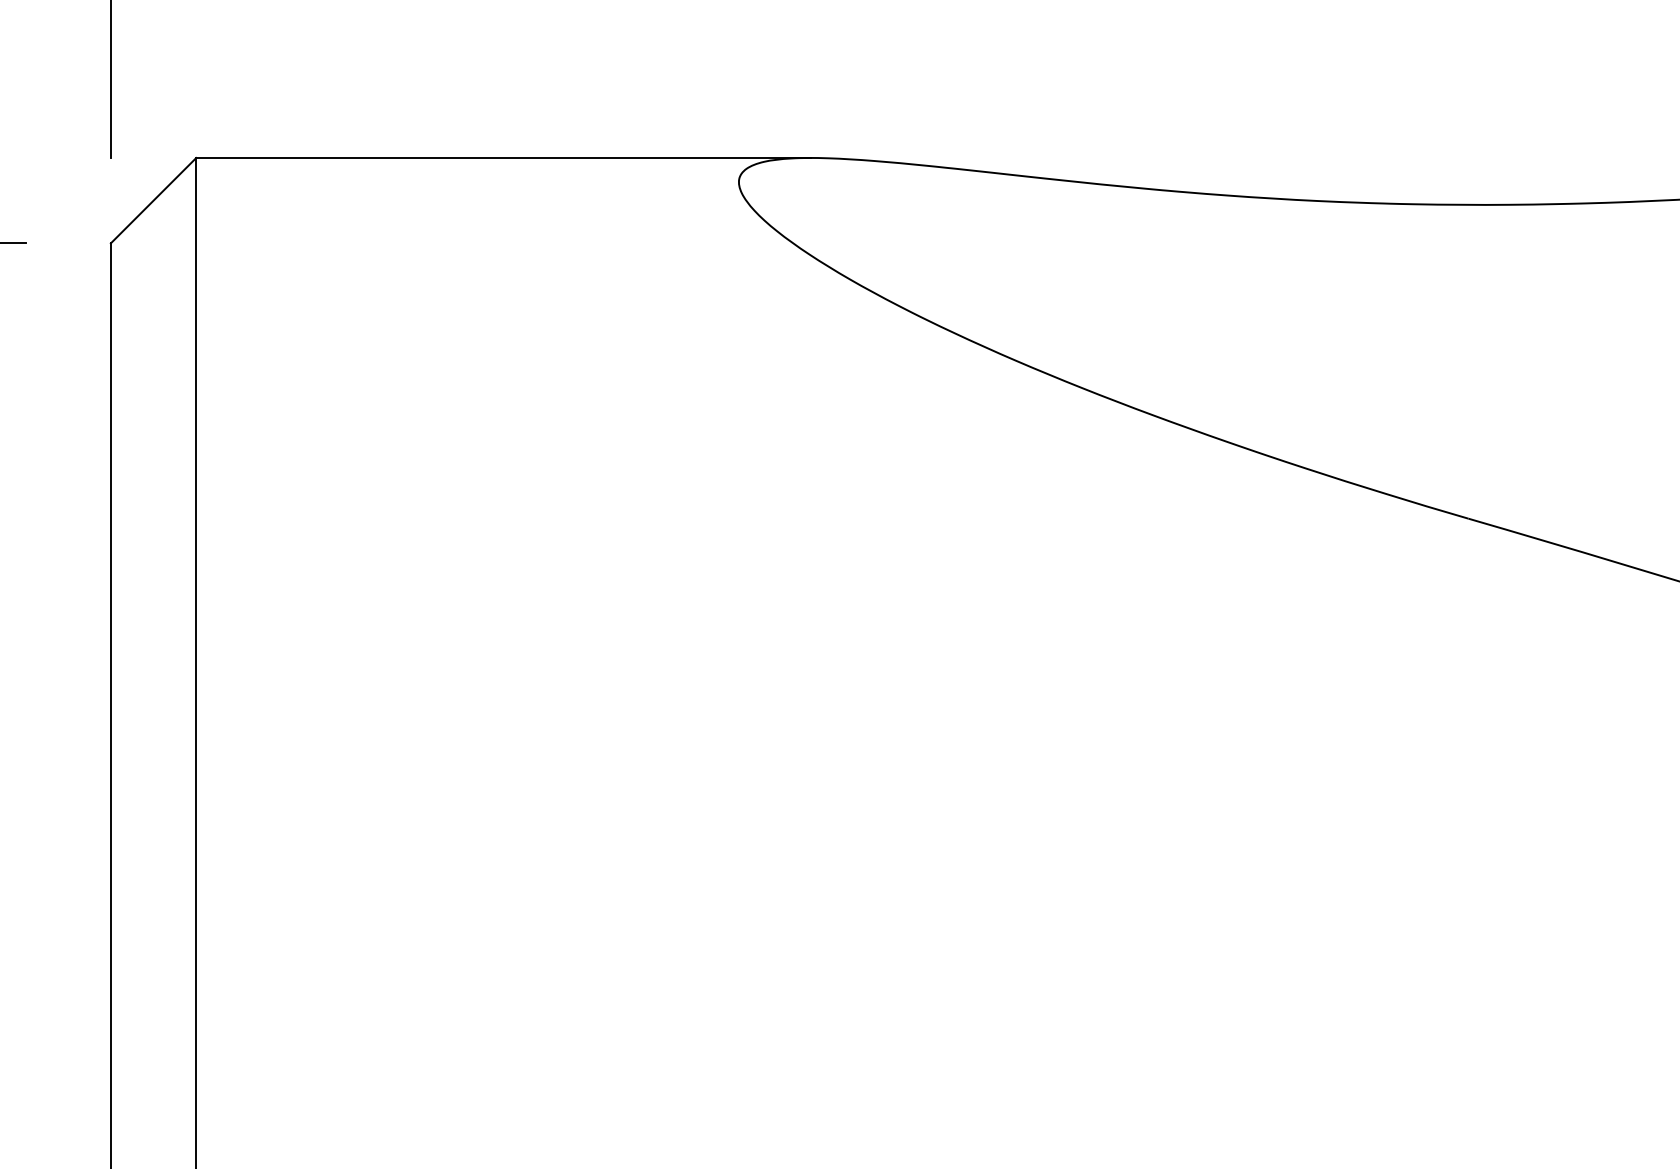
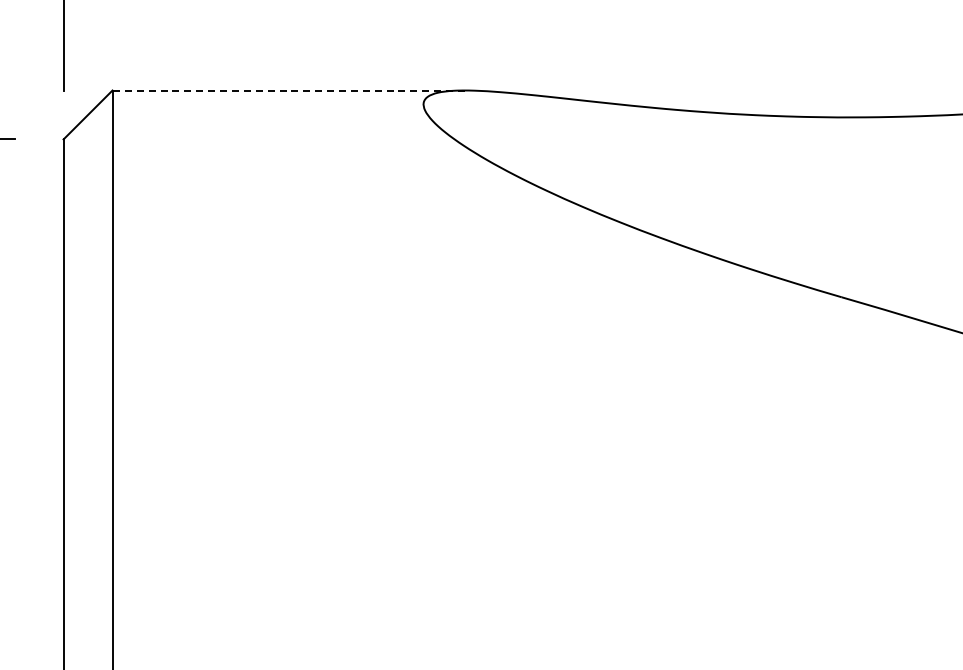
line: (503, 157) -> (288, 90), solid -> dashed

